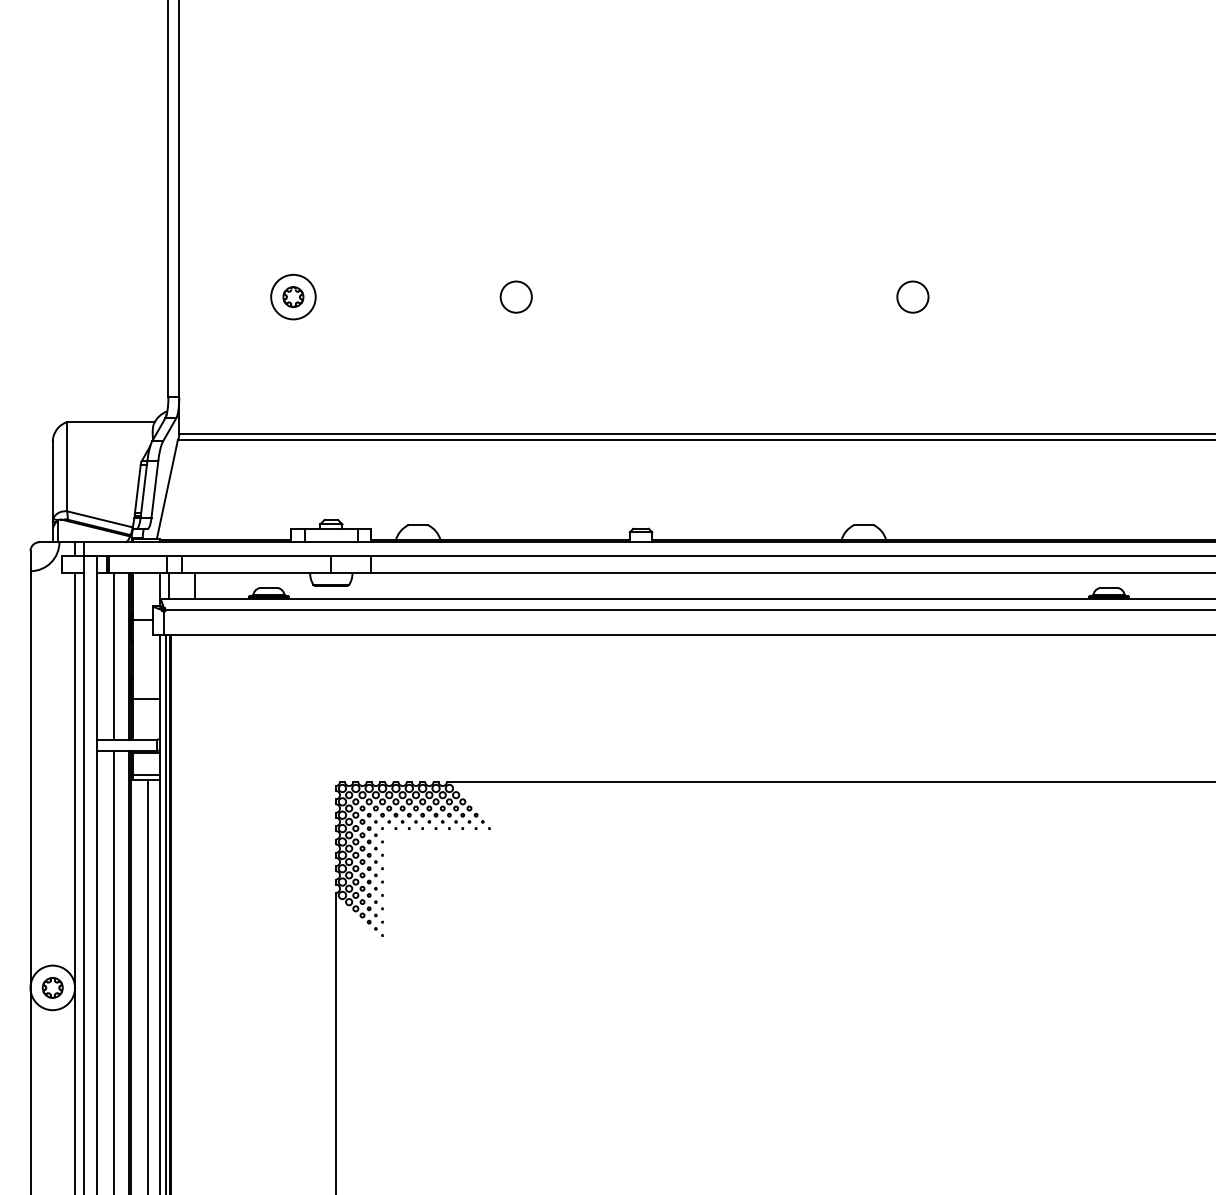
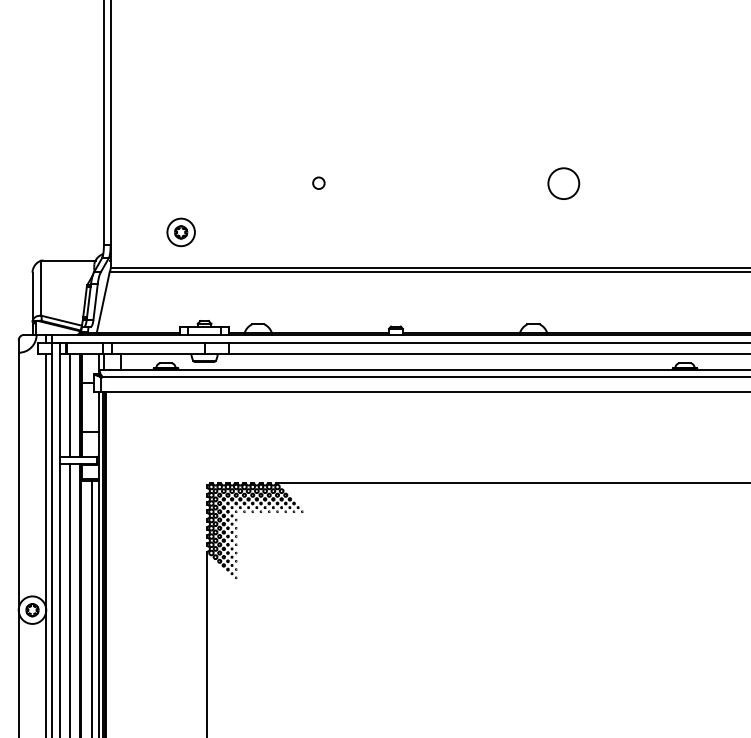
circle: (515, 295) -> (318, 182), size x0.6
circle: (912, 295) -> (563, 182), size x1.6
part: (292, 297) -> (180, 232), moved

